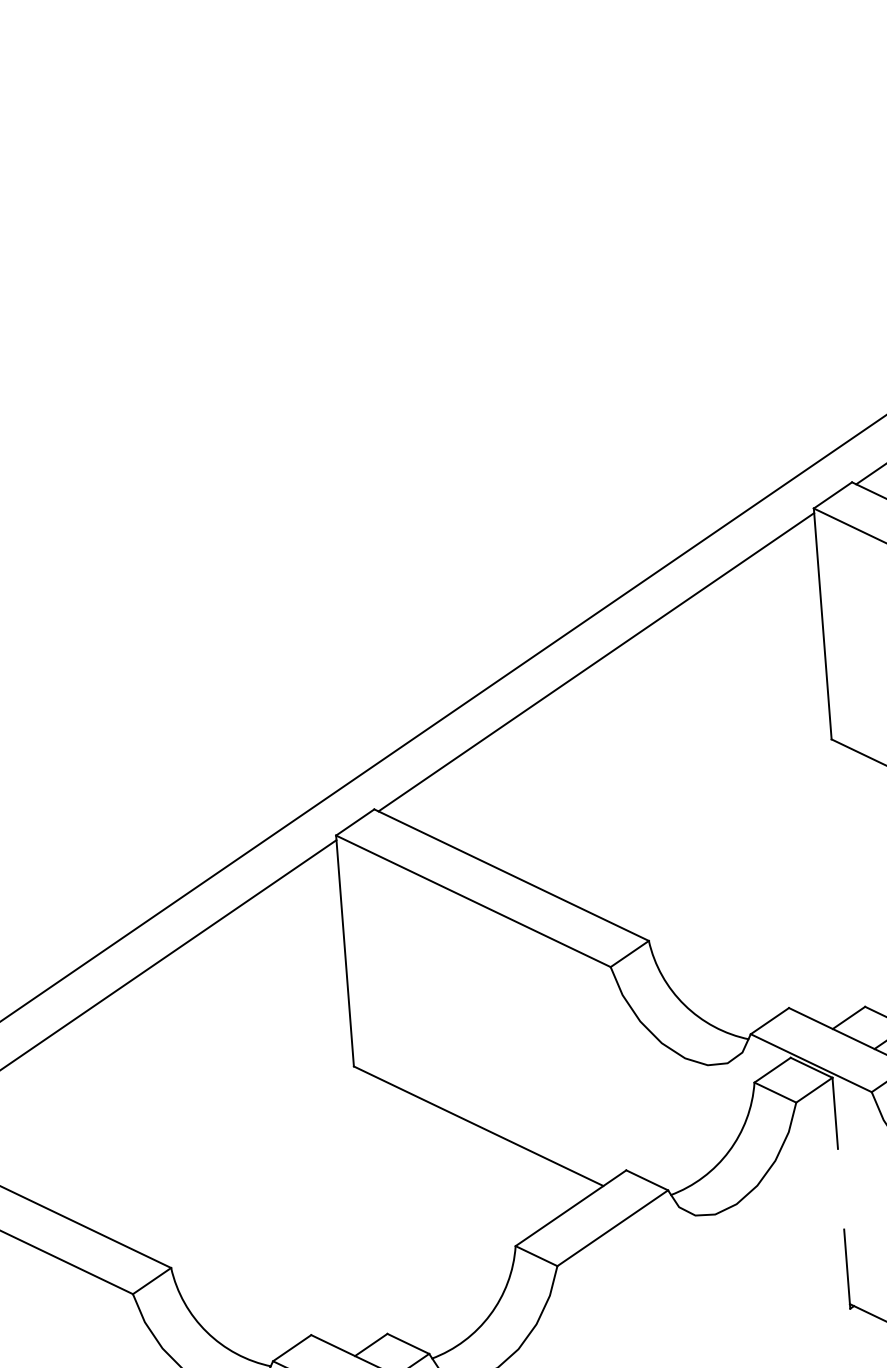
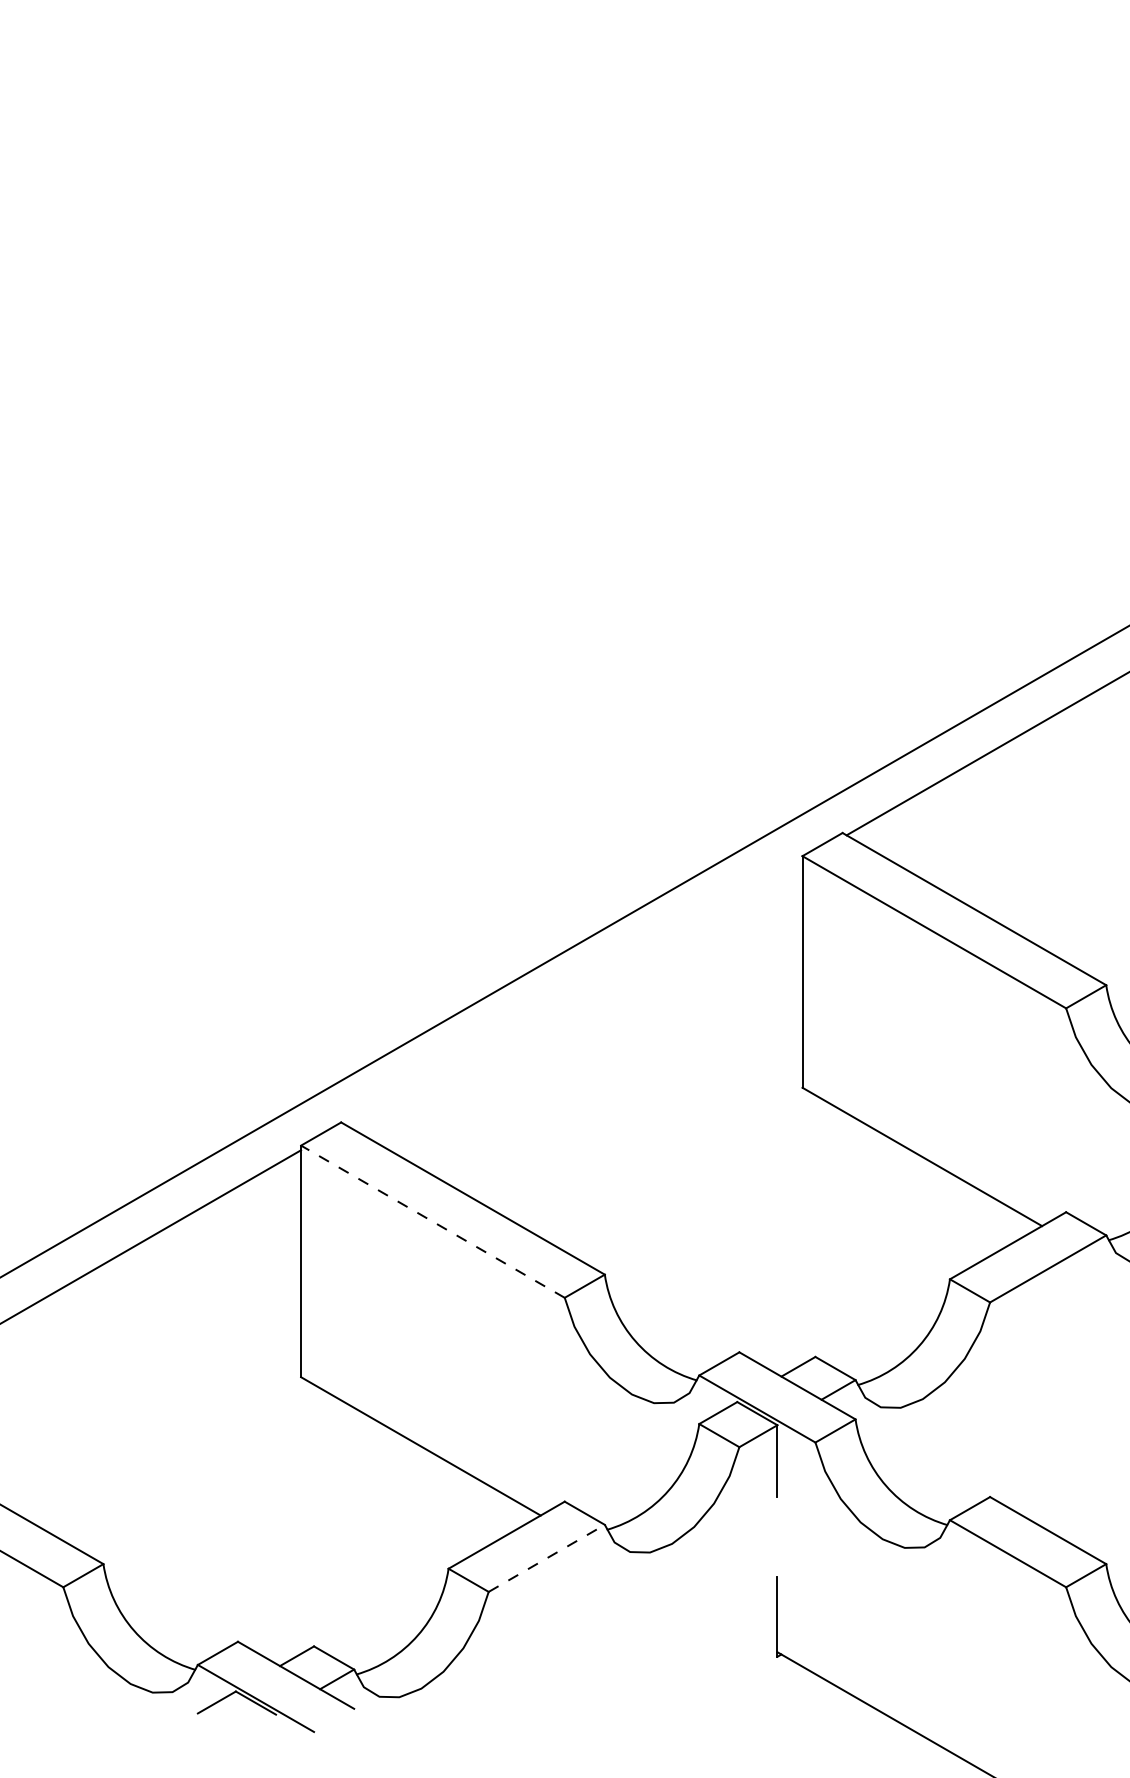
line: (595, 661) -> (573, 992), removed
line: (472, 901) -> (432, 1221), solid -> dashed
line: (613, 1228) -> (547, 1558), solid -> dashed

